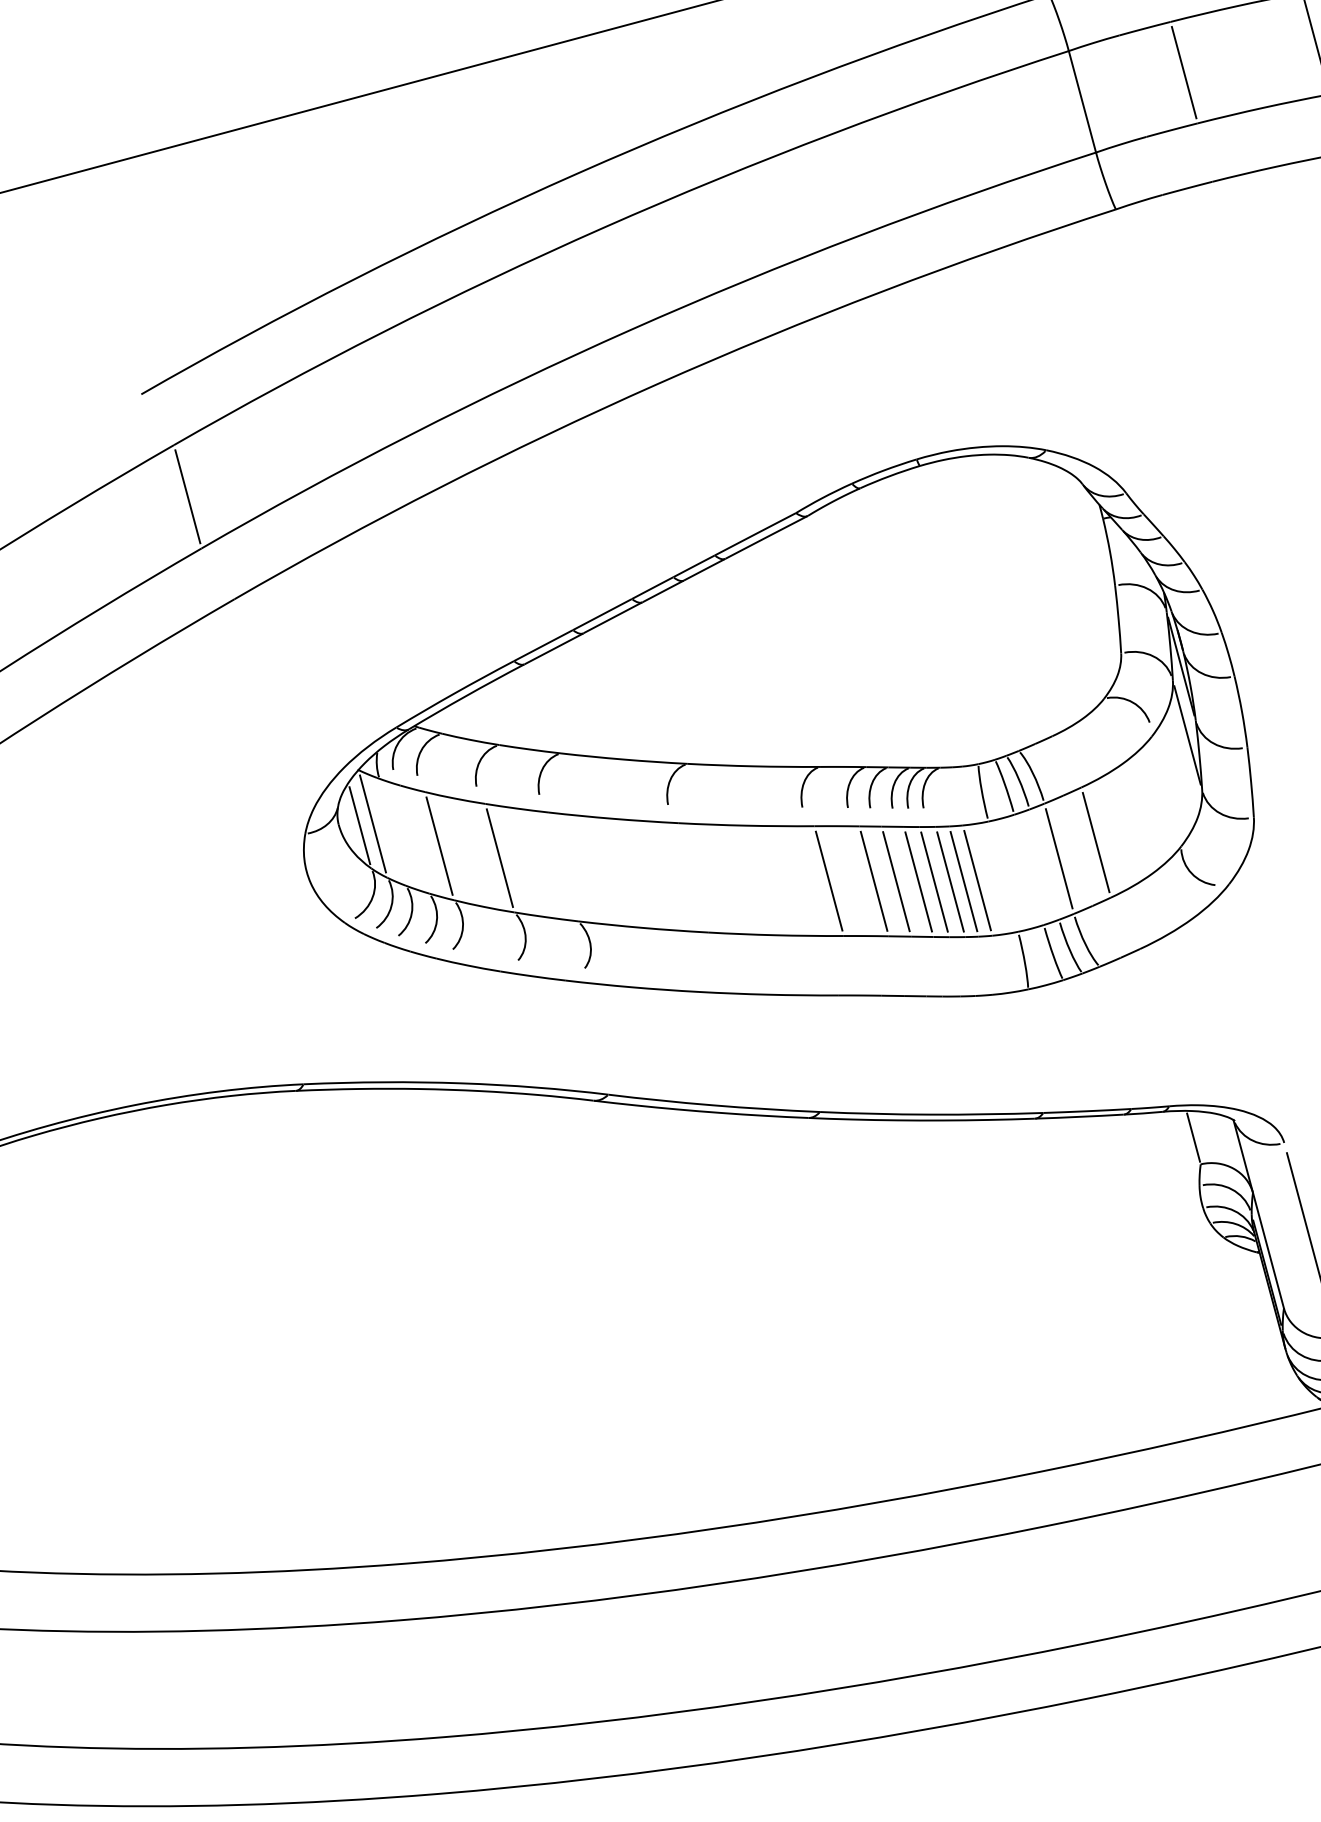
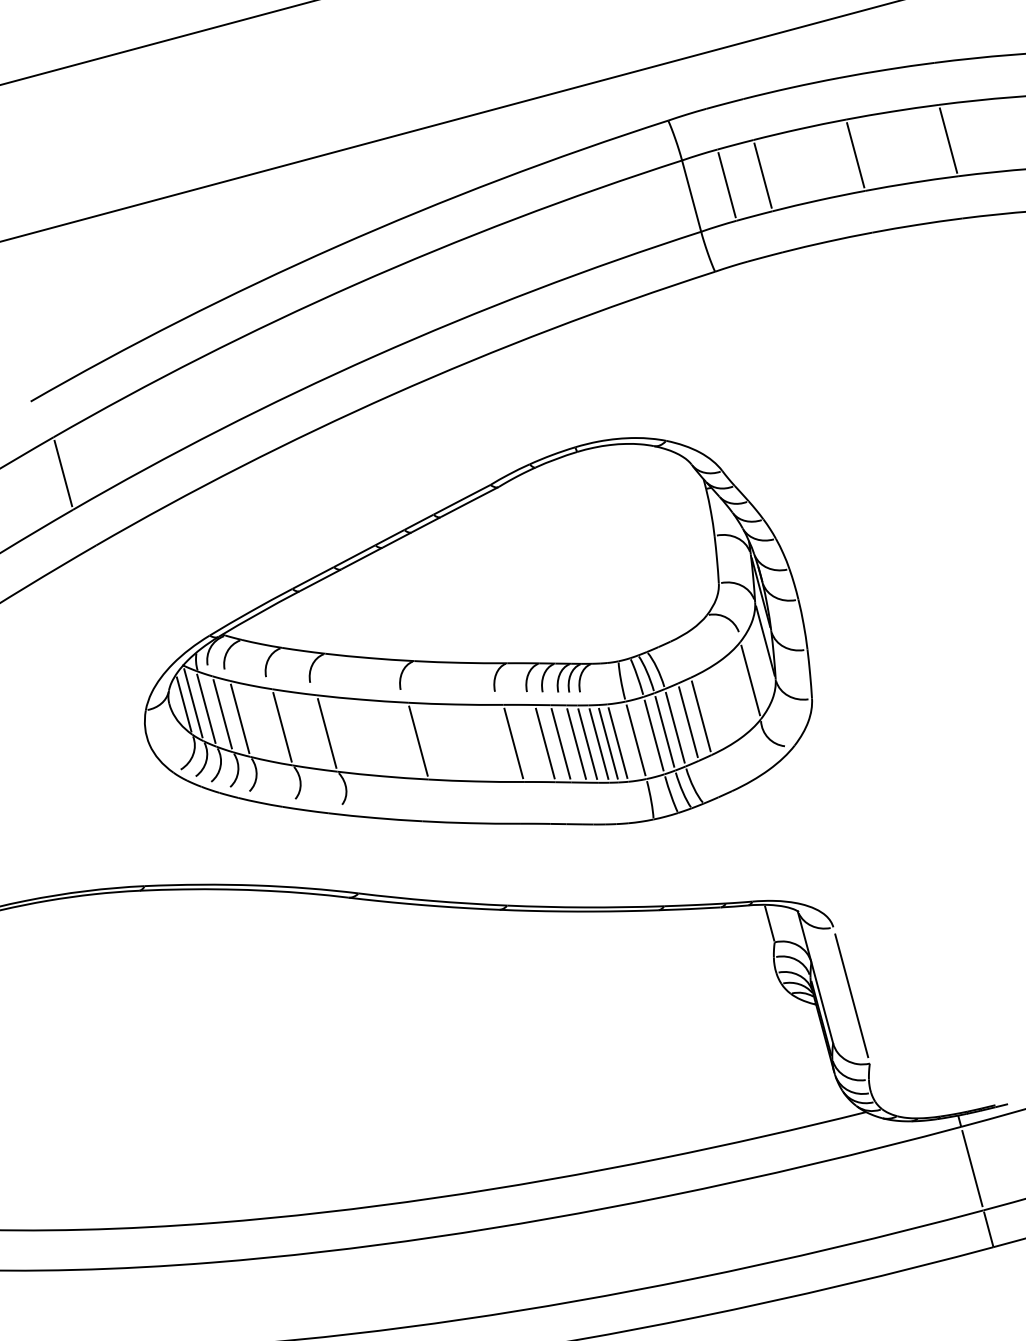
line: (1132, 86) -> (726, 185), added
line: (1166, 791) -> (750, 680), added
line: (391, 831) -> (206, 708), added
line: (414, 839) -> (222, 714), added
line: (1077, 851) -> (688, 722), added
line: (1043, 864) -> (664, 731), added
line: (562, 866) -> (326, 733), added
line: (1028, 869) -> (653, 735), added
line: (693, 876) -> (418, 740), added
line: (1002, 876) -> (635, 740), added

